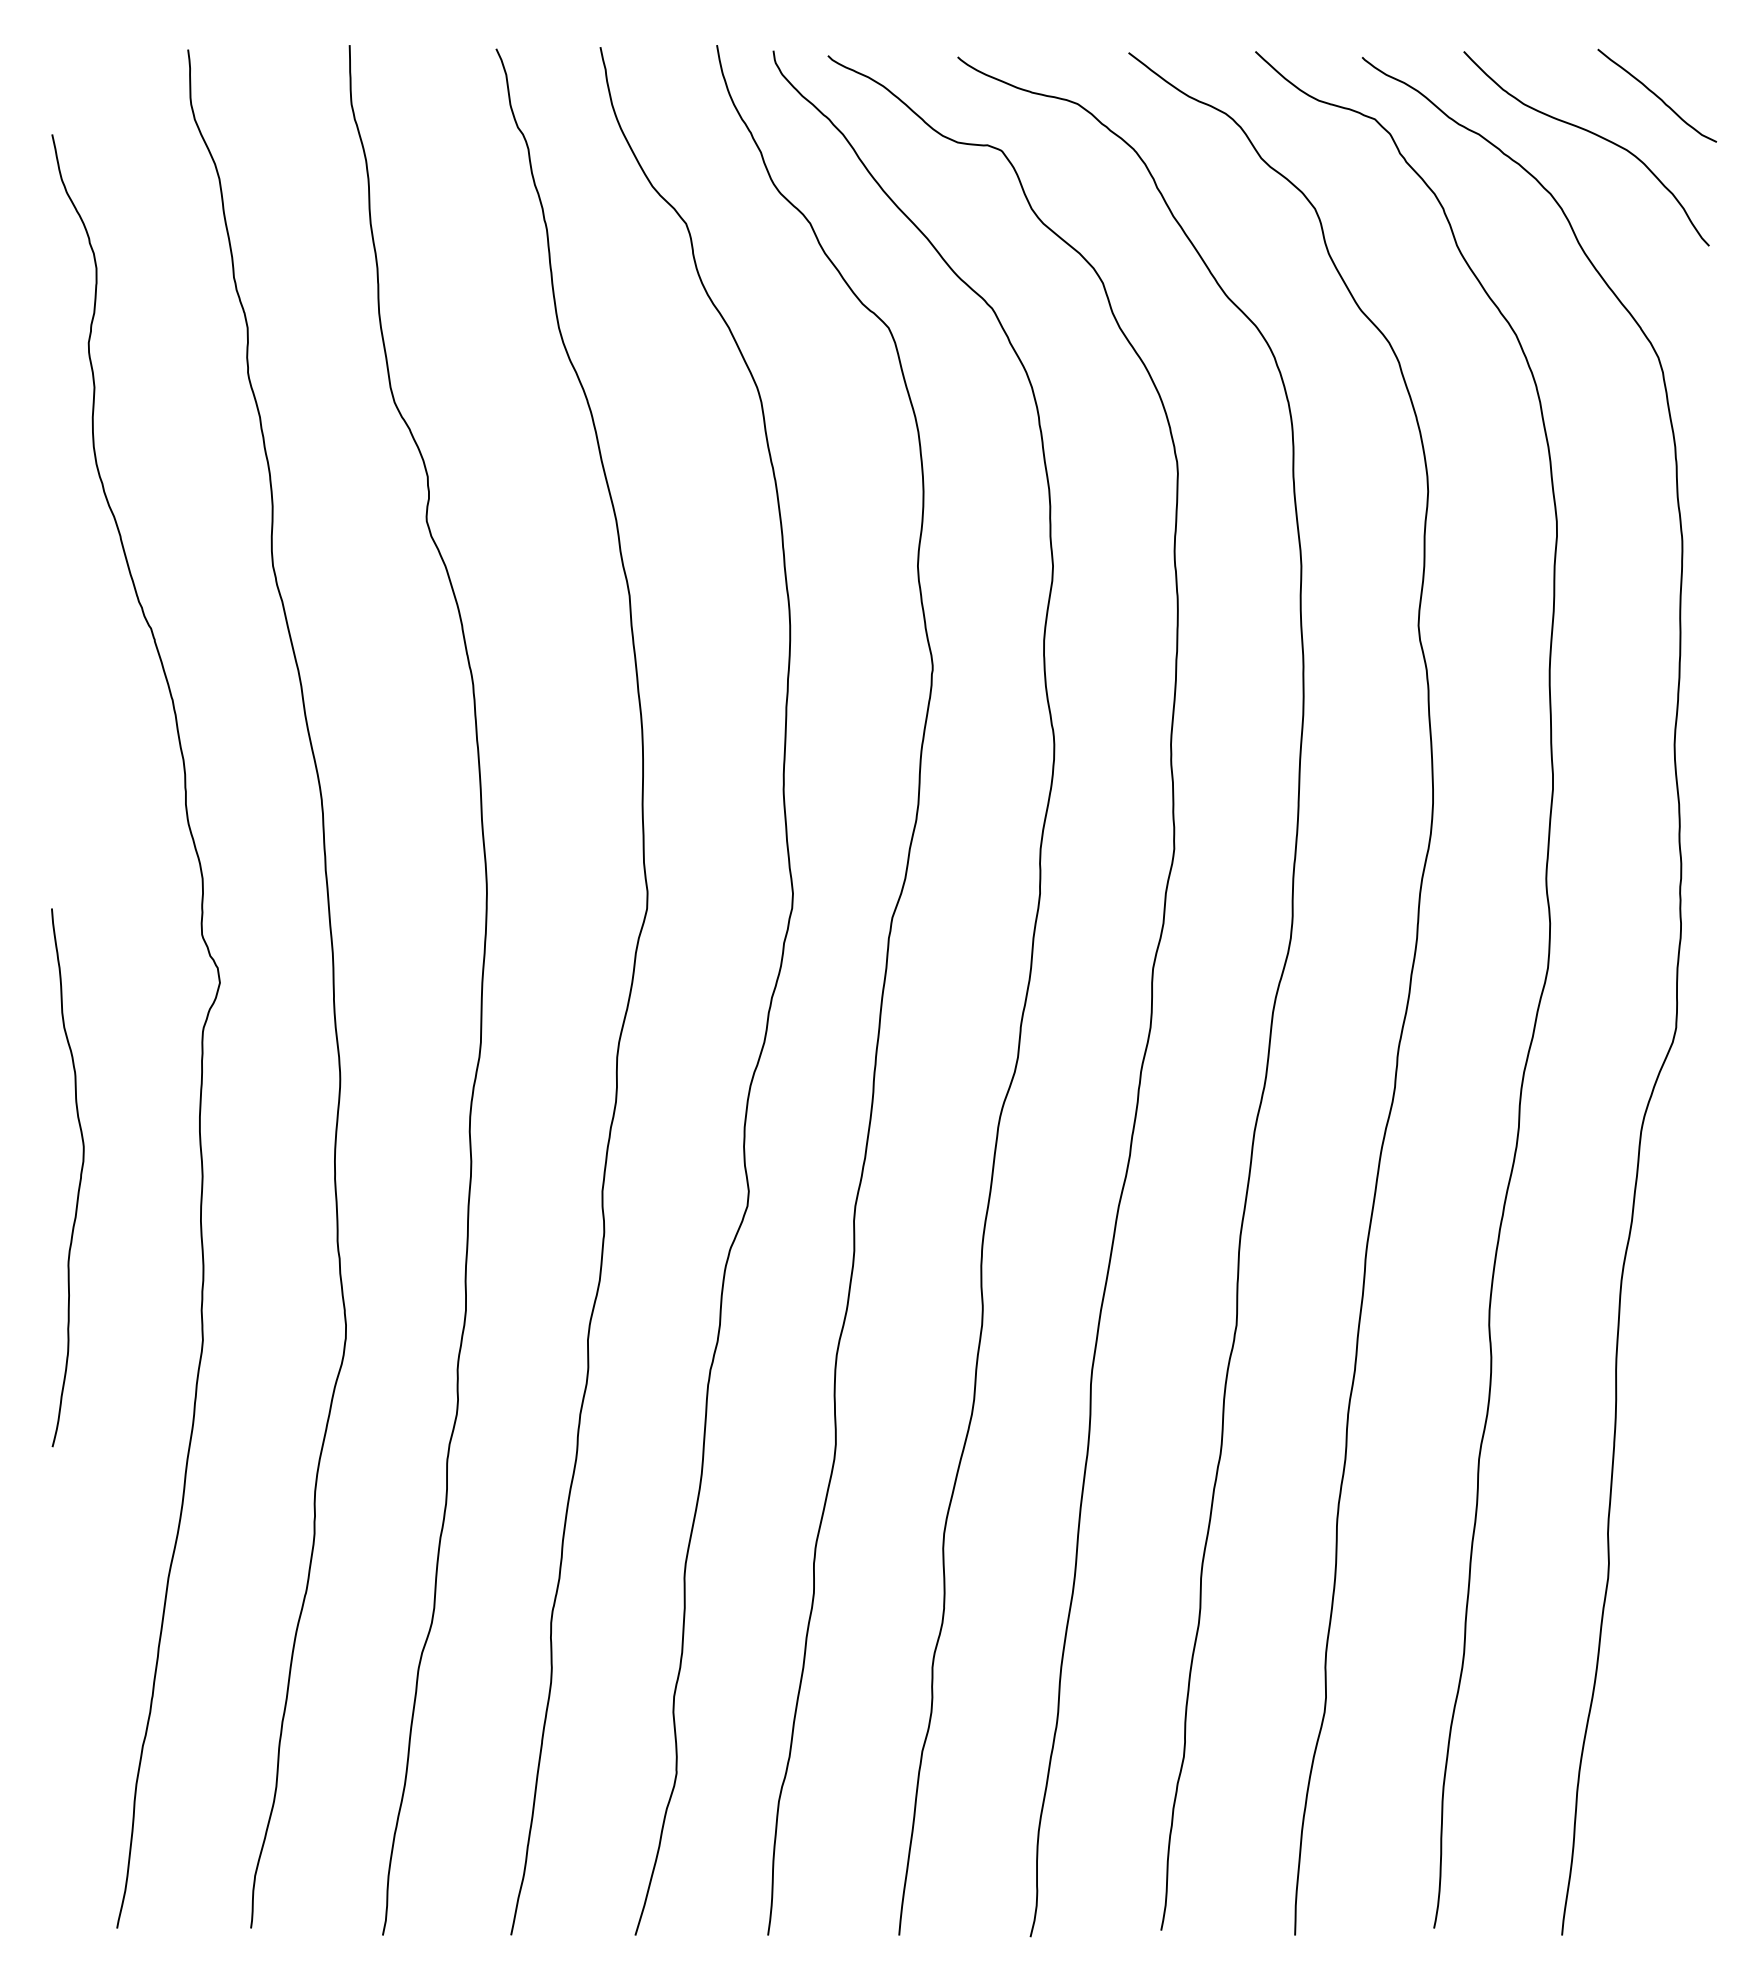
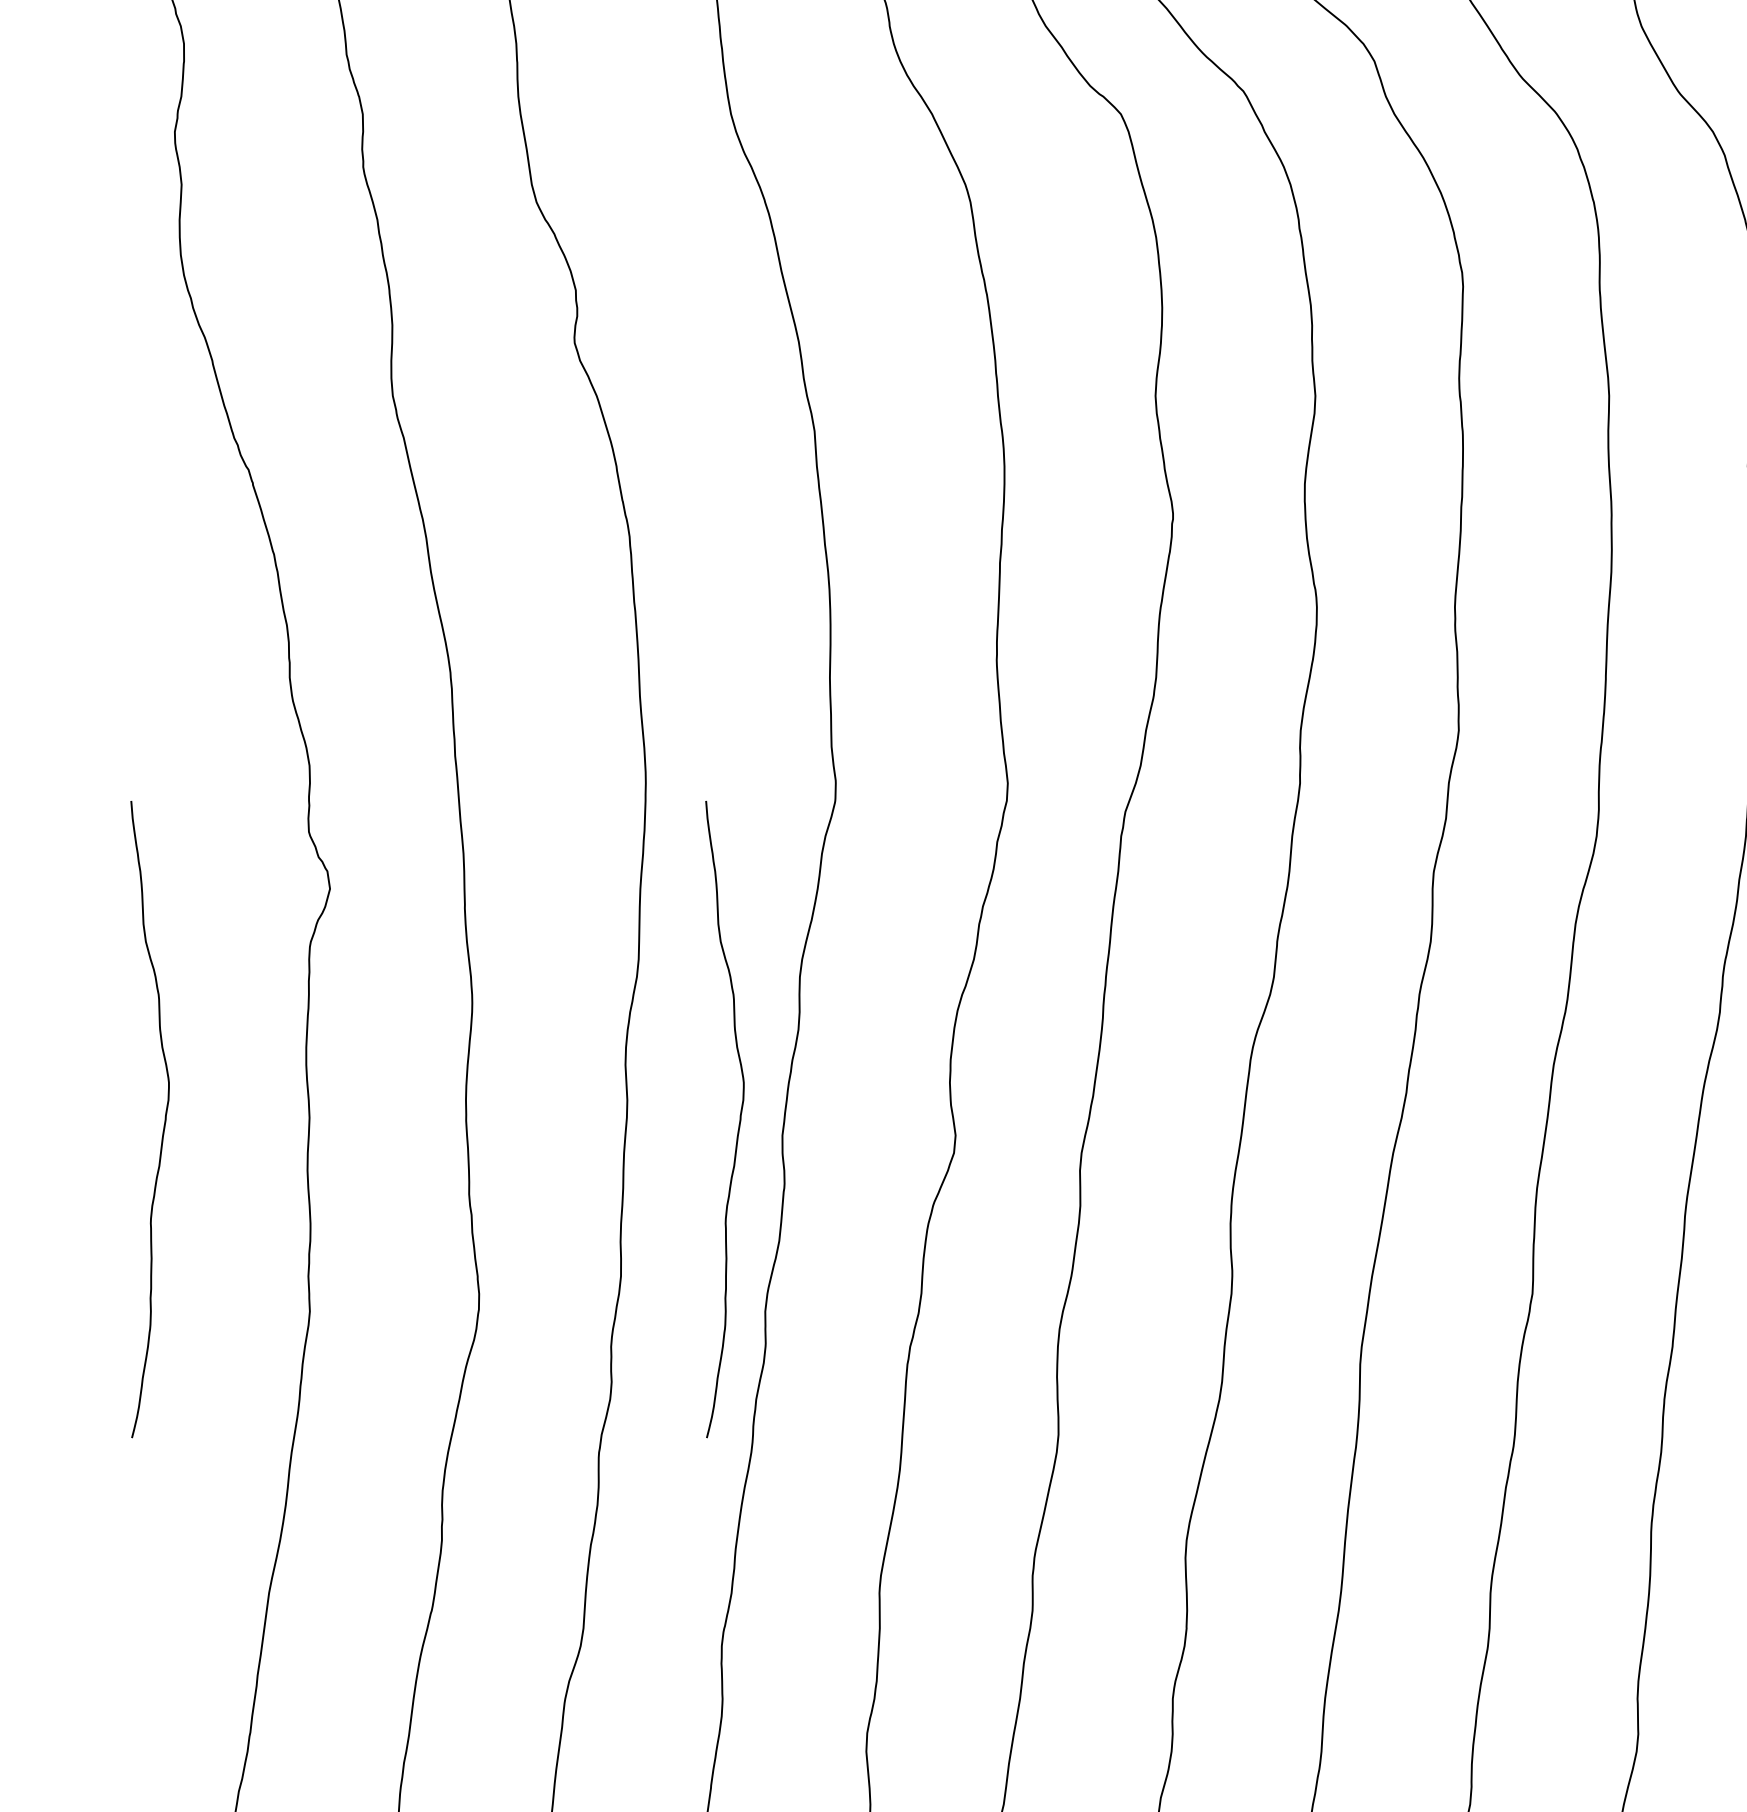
curve: (565, 1179) -> (738, 1121), added

